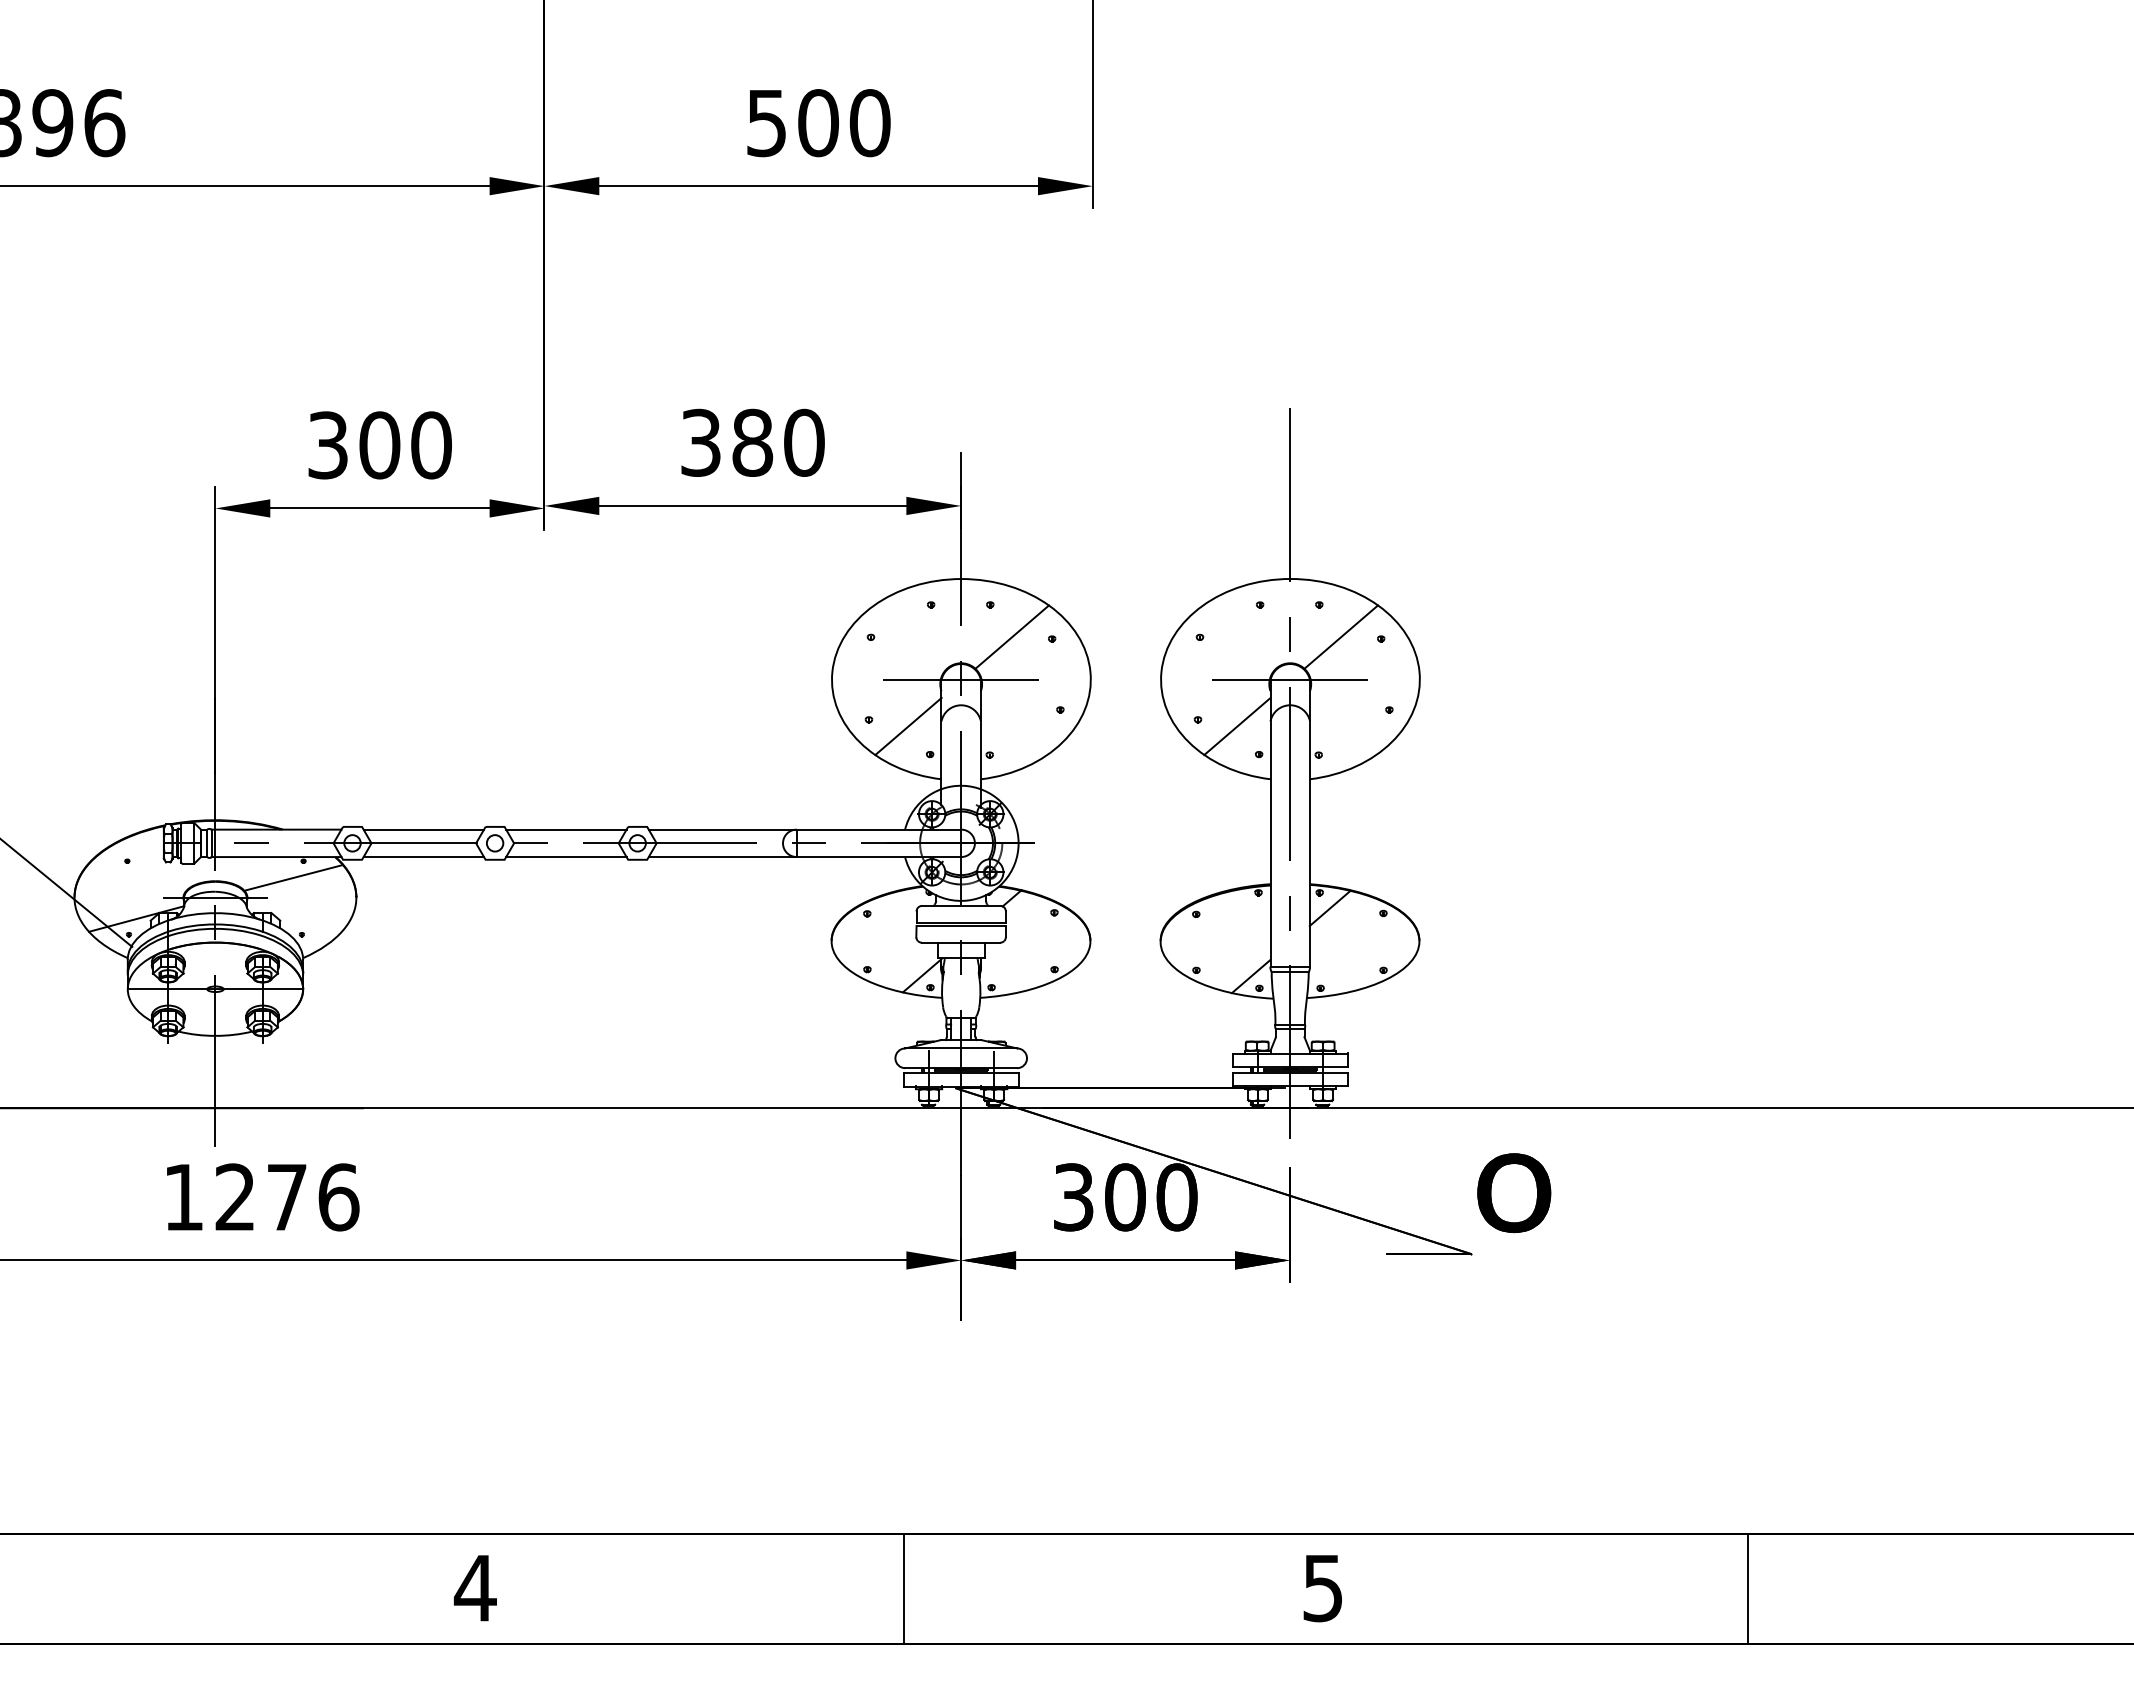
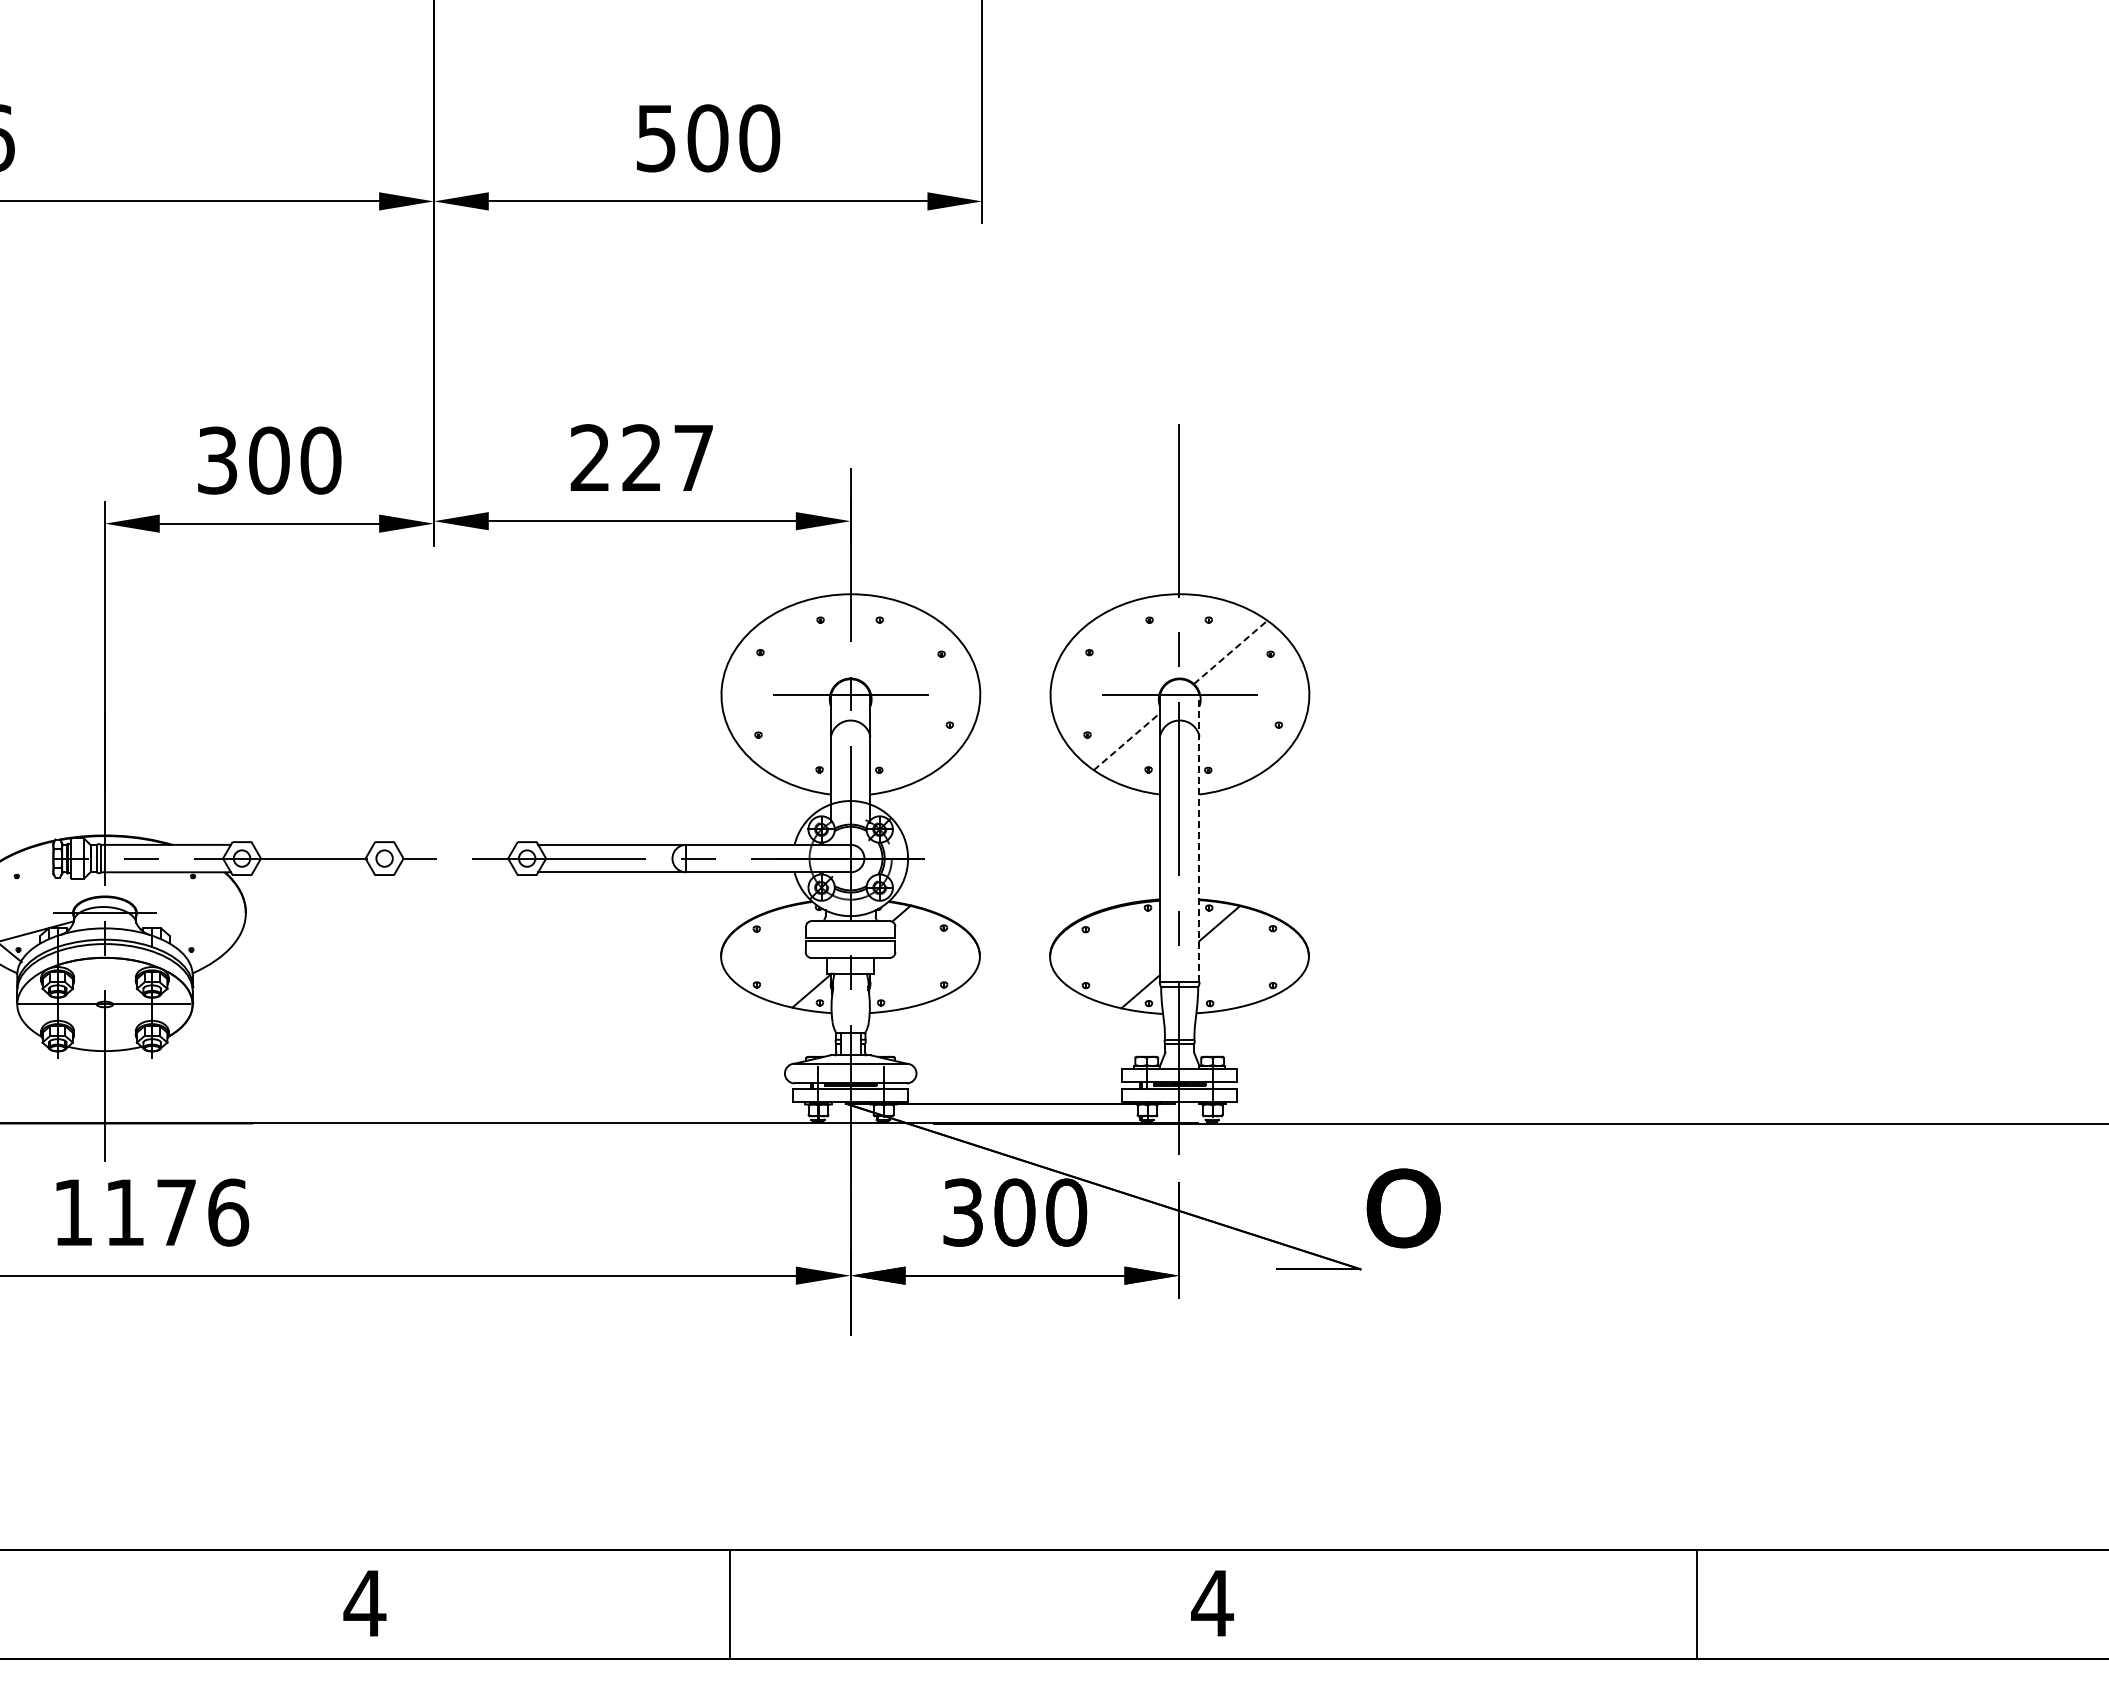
text: (752, 442) -> (641, 457), 380 -> 227
line: (1011, 636) -> (900, 651), removed
line: (1341, 637) -> (1230, 652), solid -> dashed
line: (908, 726) -> (797, 741), removed
line: (1237, 726) -> (1126, 741), solid -> dashed
line: (1309, 822) -> (1198, 837), solid -> dashed
line: (423, 829) -> (312, 844), removed
line: (566, 829) -> (455, 844), removed
line: (423, 857) -> (312, 872), removed
line: (566, 857) -> (455, 872), removed
line: (292, 877) -> (181, 892), removed
text: (234, 1196) -> (123, 1211), 1276 -> 1176
text: (1322, 1588) -> (1211, 1603), 5 -> 4
line: (904, 1589) -> (729, 1604), moved
line: (1748, 1589) -> (1696, 1604), moved

